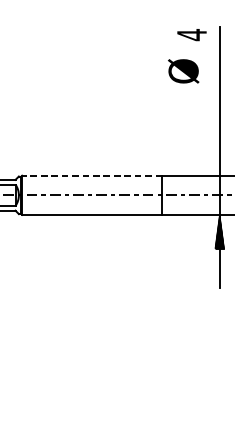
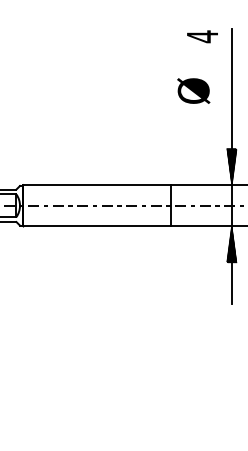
text: (183, 70) -> (193, 90), moved
hatch: (219, 158) -> (231, 167), added
line: (92, 176) -> (97, 185), dashed -> solid

